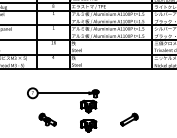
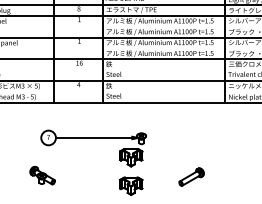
part: (47, 119) -> (42, 175), moved

